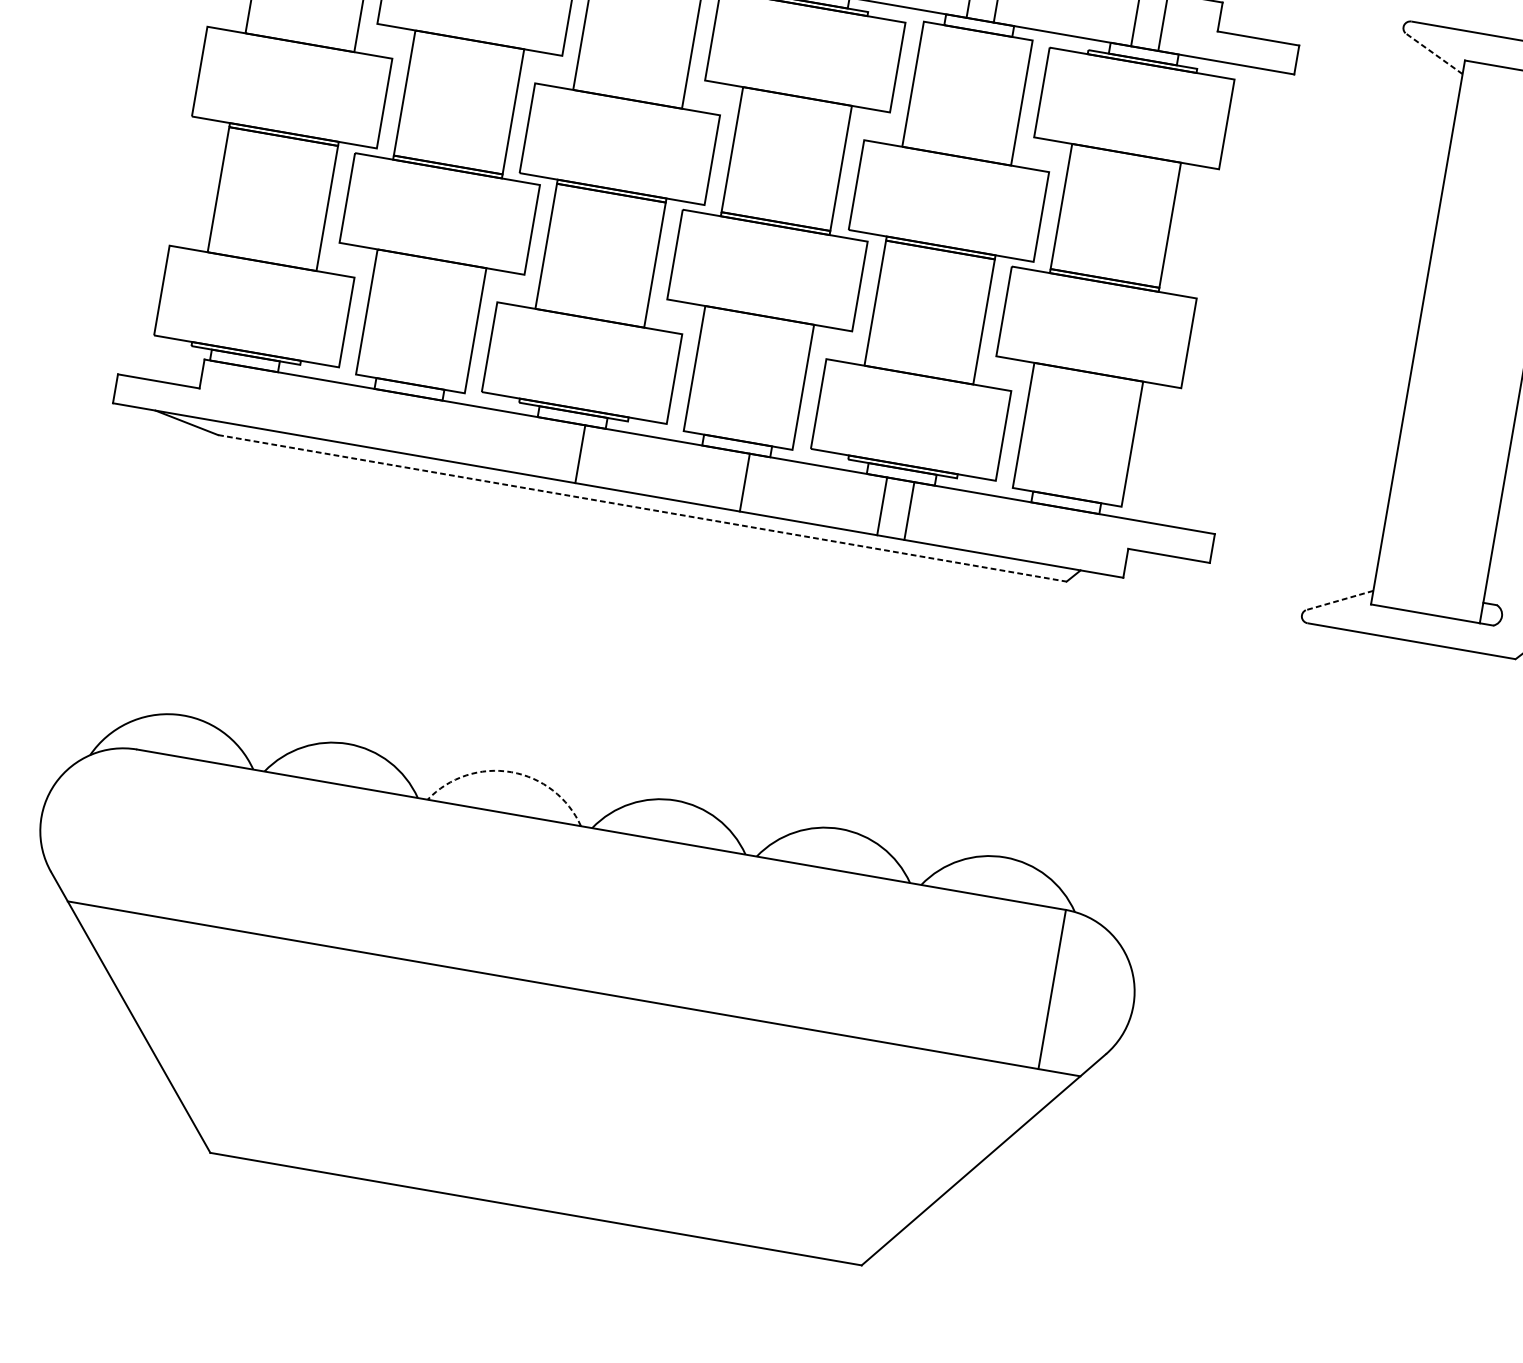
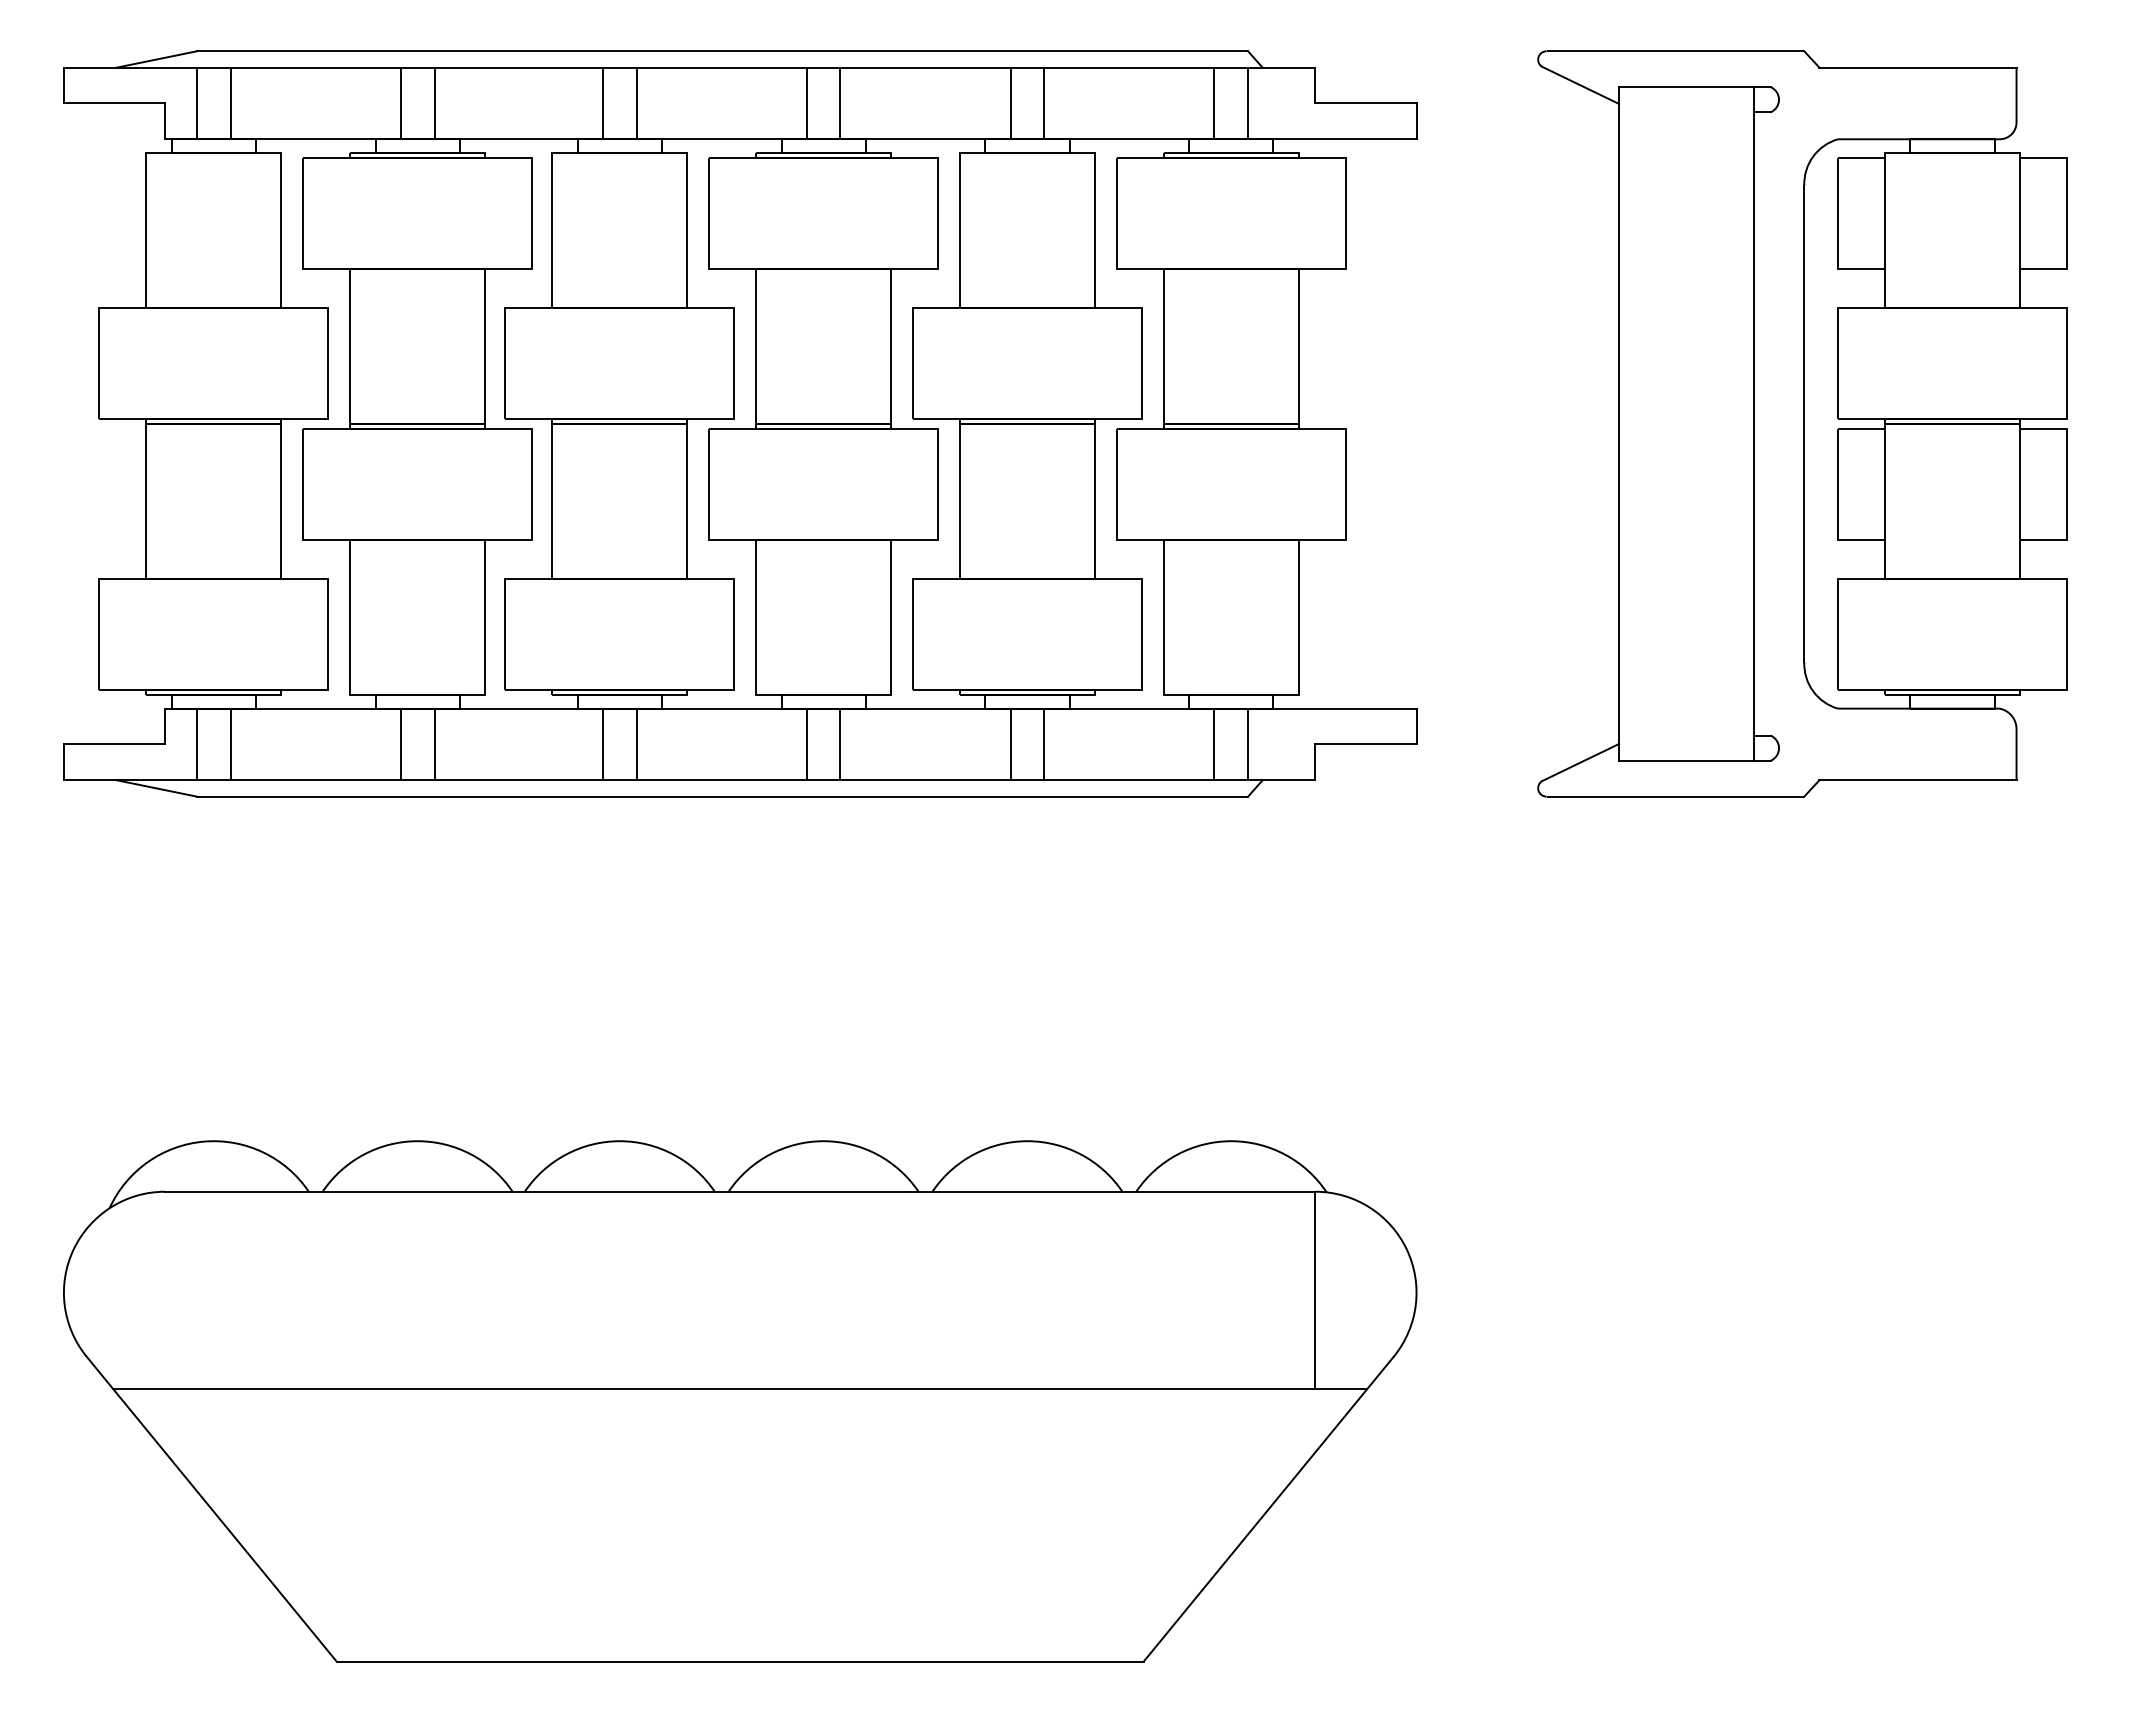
line: (1434, 53) -> (1580, 85), dashed -> solid
line: (225, 393) -> (197, 744), added
line: (252, 397) -> (230, 744), added
line: (389, 421) -> (400, 744), added
line: (417, 426) -> (434, 744), added
line: (552, 449) -> (602, 744), added
line: (717, 477) -> (806, 744), added
line: (642, 508) -> (722, 796), dashed -> solid
line: (1046, 534) -> (1214, 744), added
line: (1074, 539) -> (1248, 744), added
line: (1339, 600) -> (1580, 762), dashed -> solid
arc: (511, 772) -> (619, 1141), dashed -> solid

